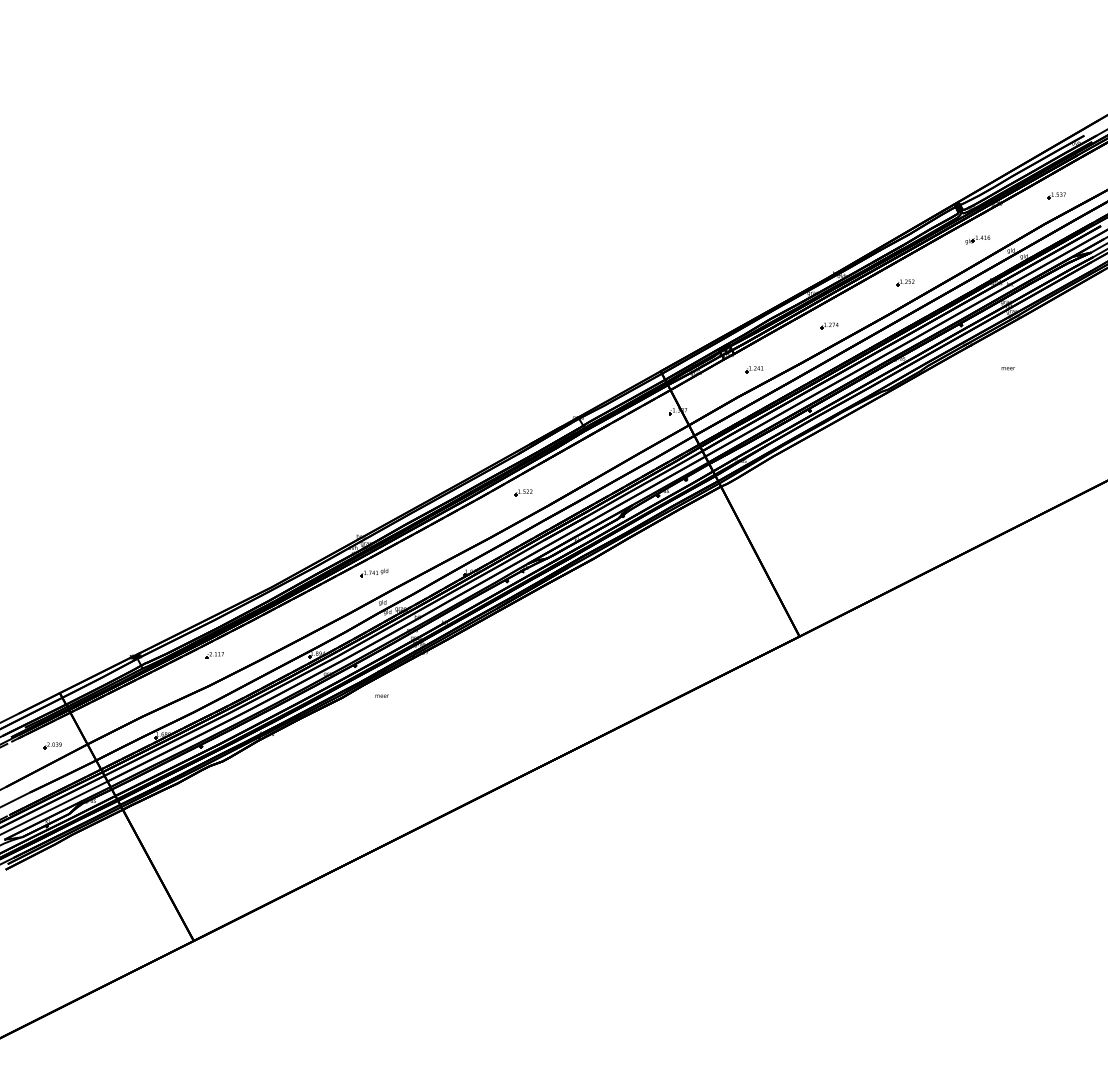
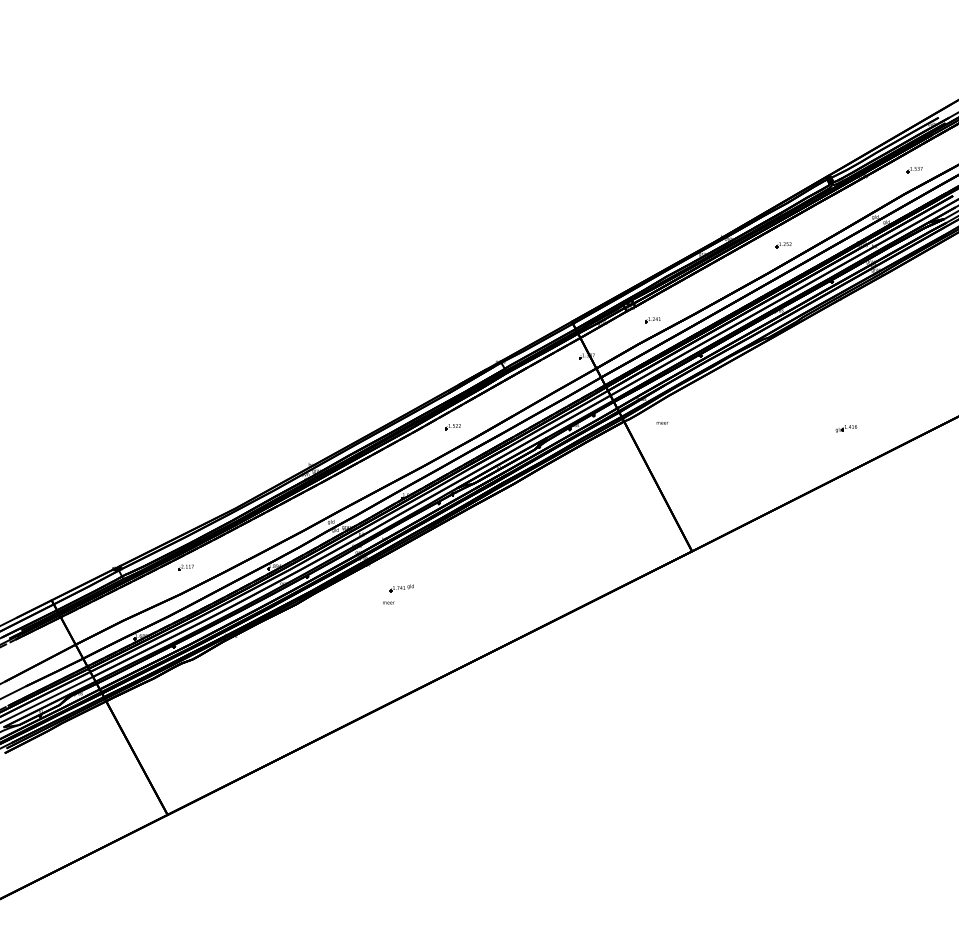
part: (977, 239) -> (846, 428), moved
part: (829, 325) -> (718, 282), removed
text: (1007, 368) -> (661, 423), moved
part: (374, 572) -> (402, 587), moved
text: (381, 695) -> (388, 602), moved
part: (52, 745) -> (45, 645), removed

